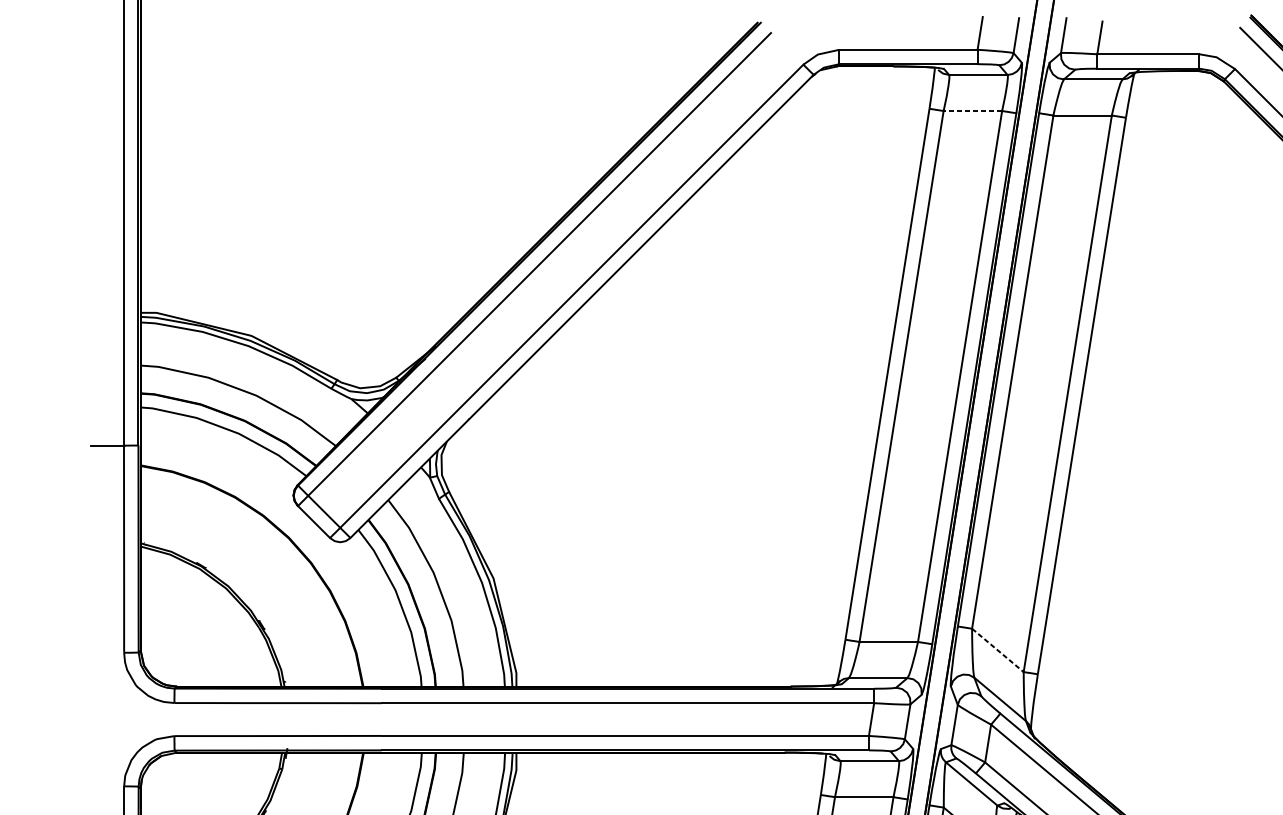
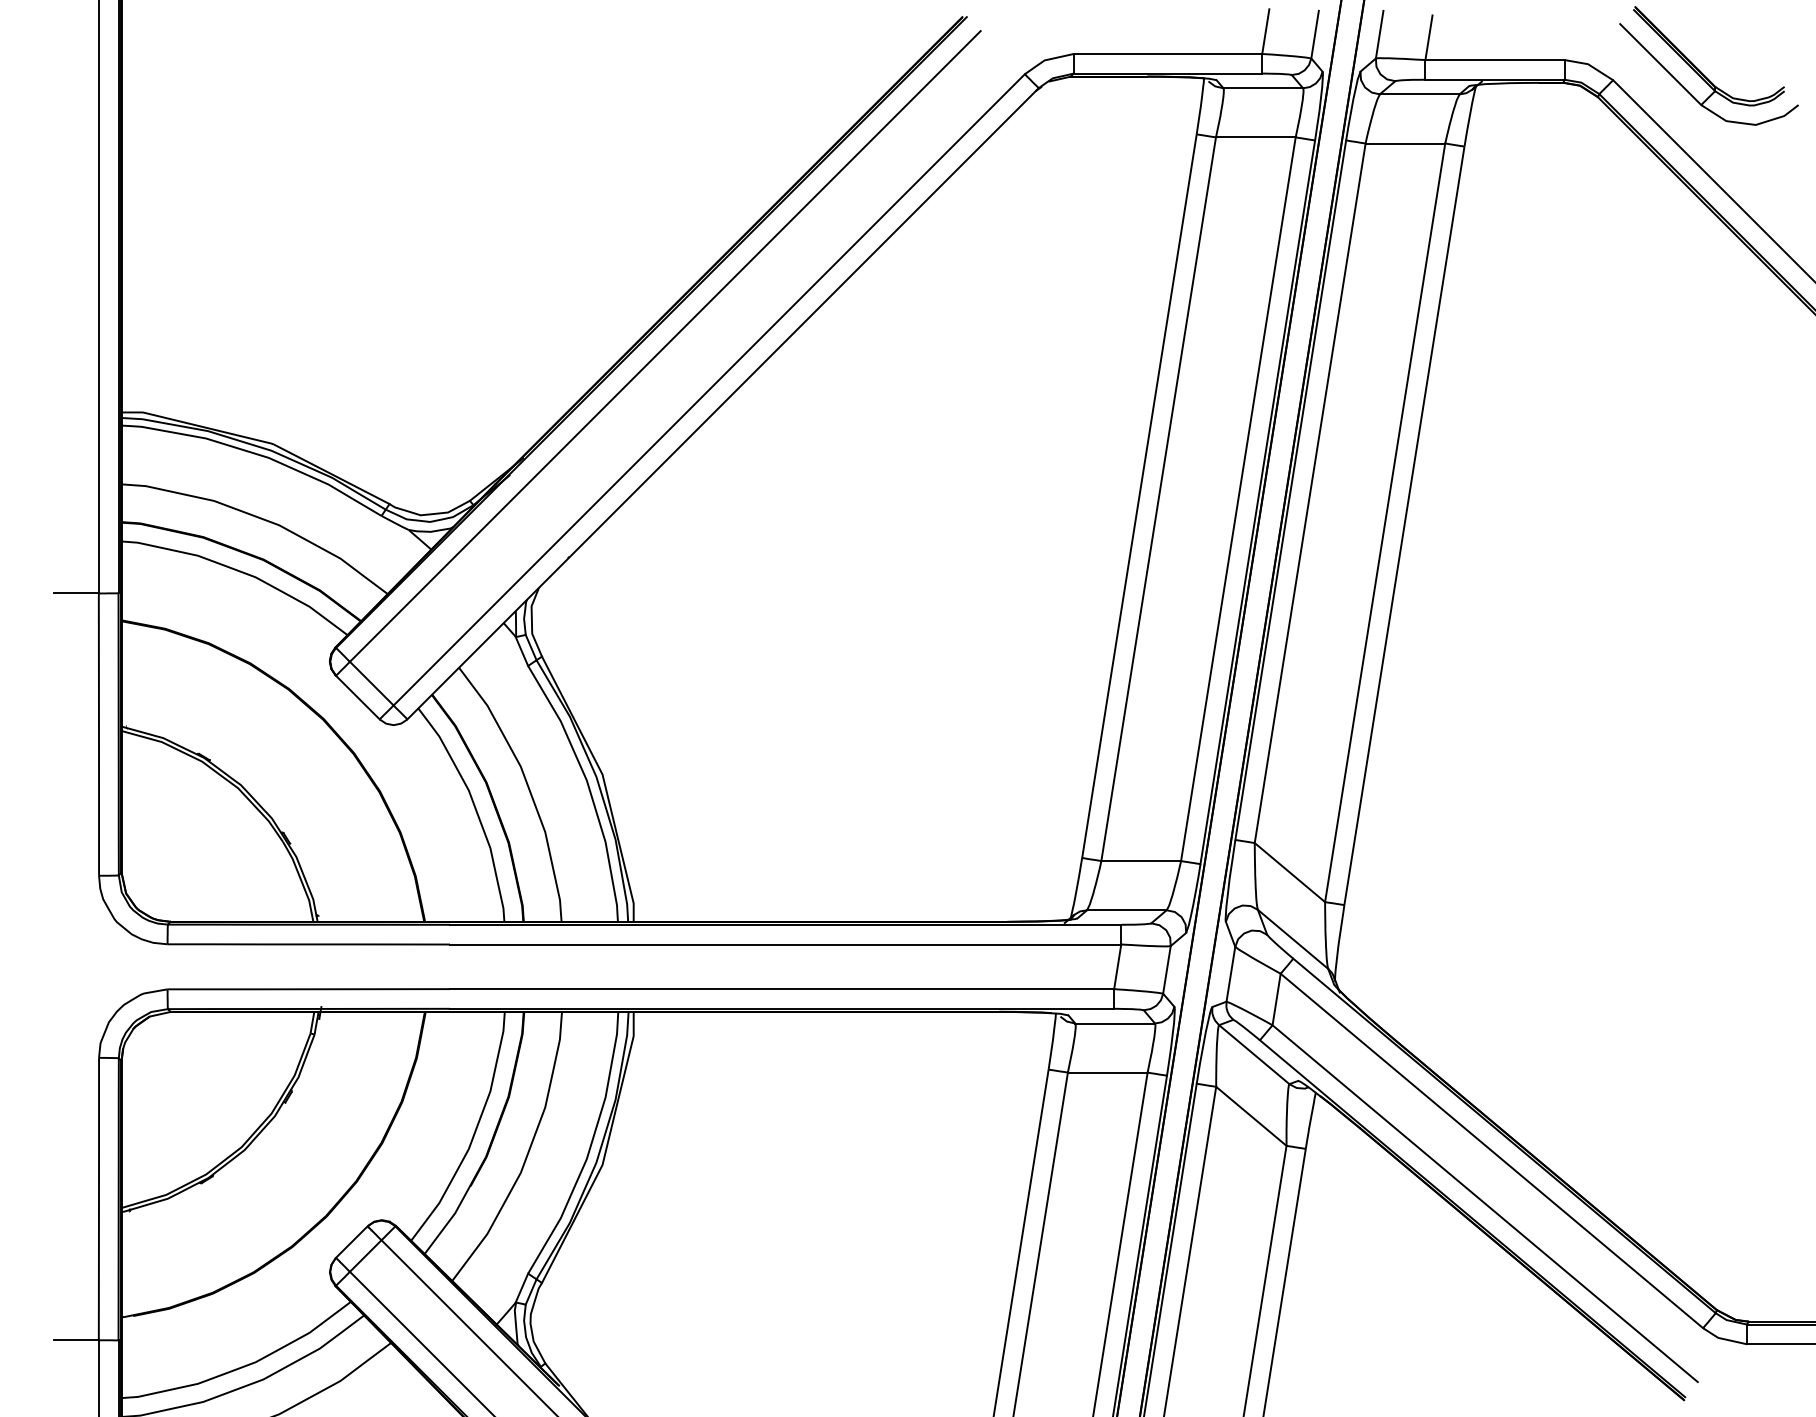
line: (972, 111) -> (1255, 137), dashed -> solid
line: (997, 650) -> (1289, 872), dashed -> solid

